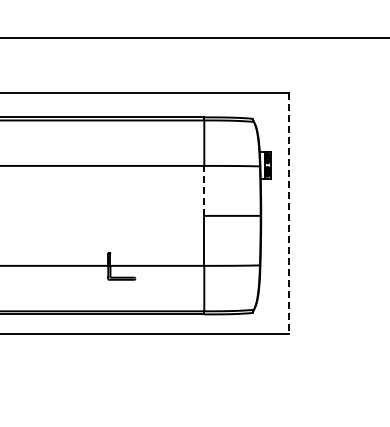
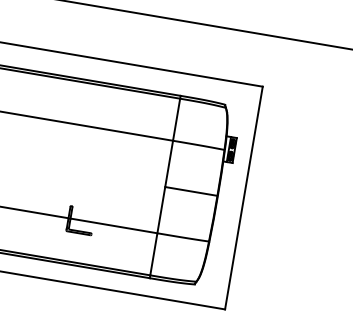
line: (204, 190) -> (169, 163), dashed -> solid
line: (288, 213) -> (243, 197), dashed -> solid

